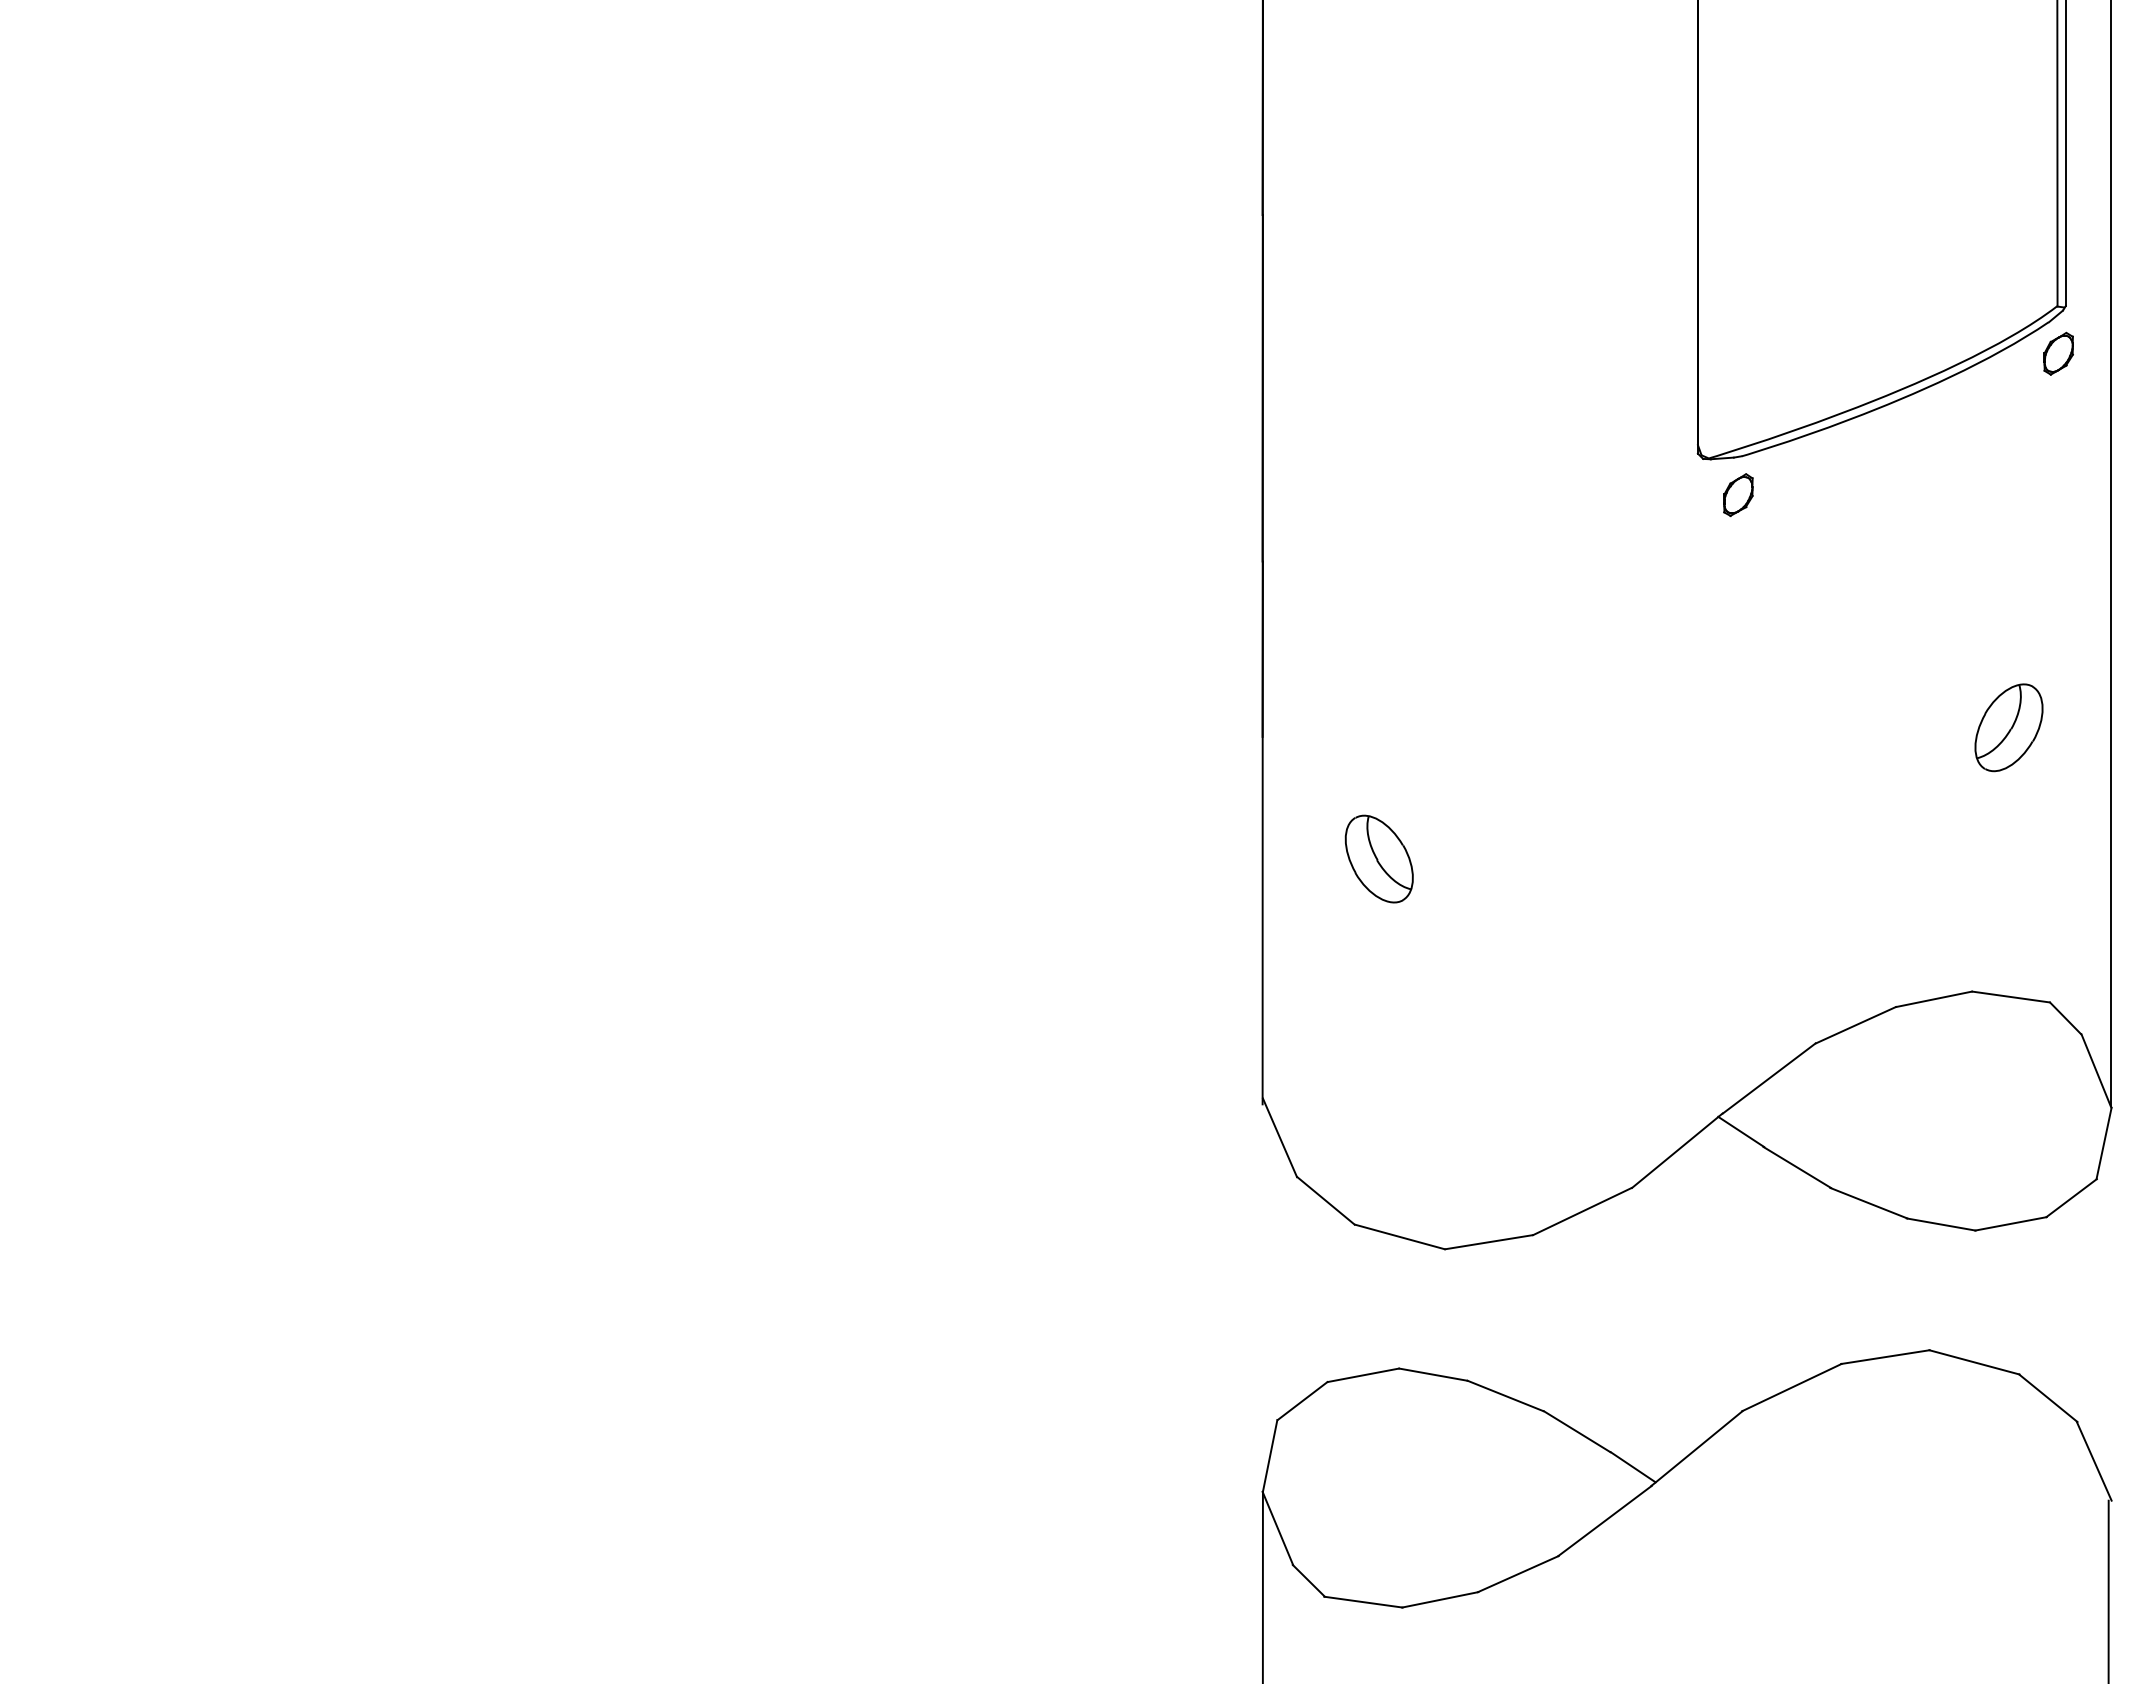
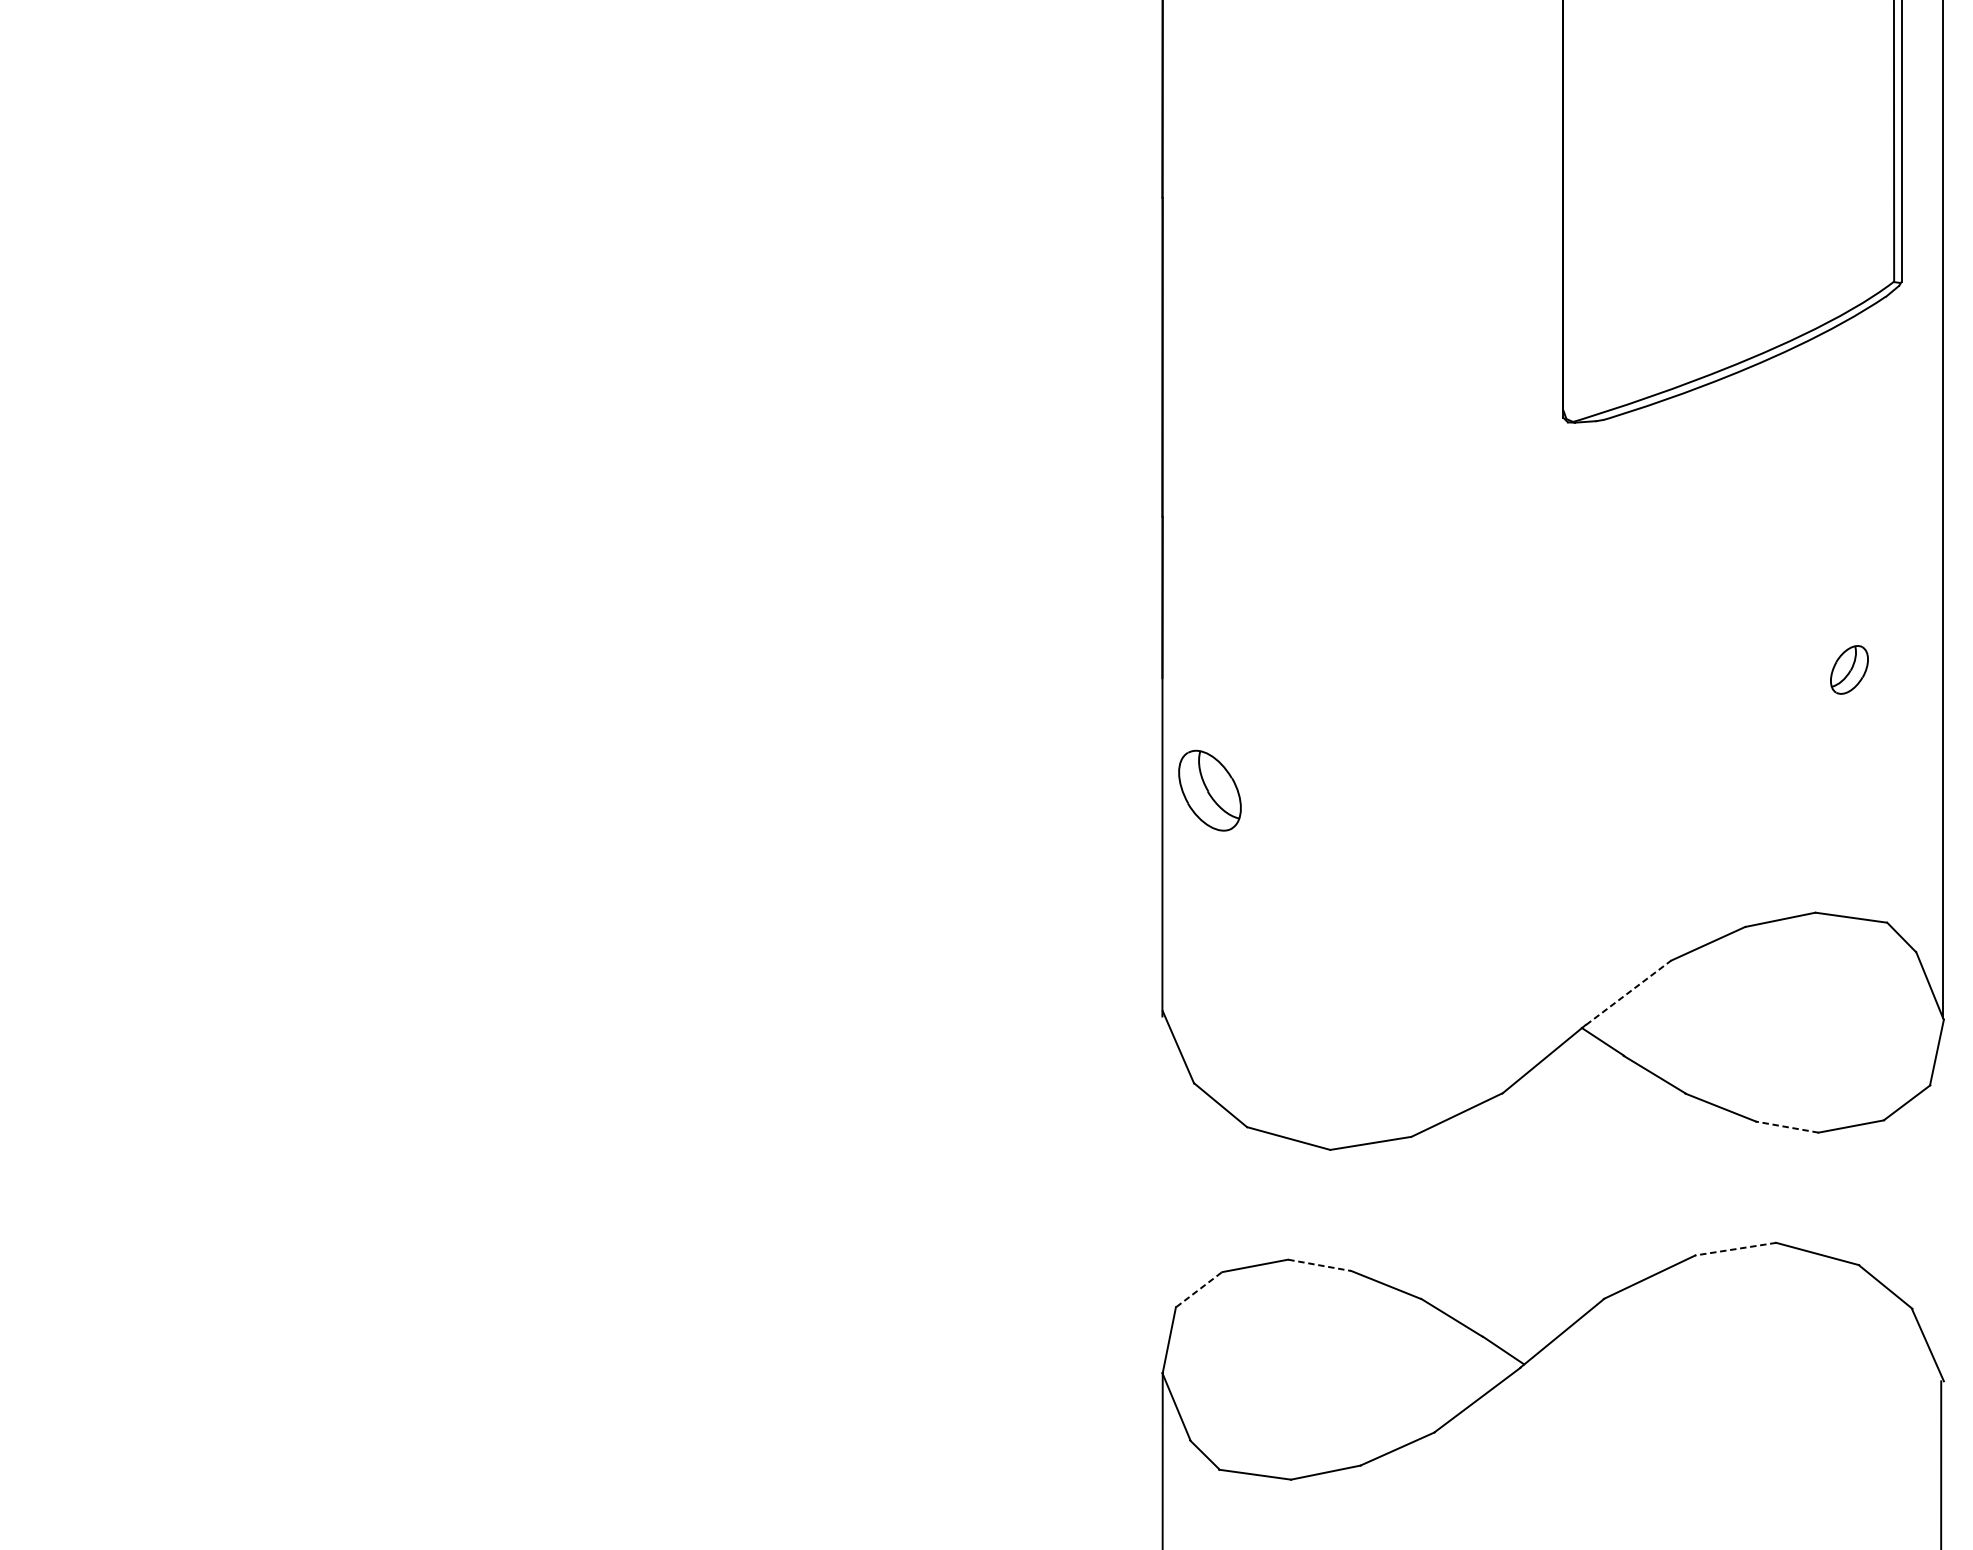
part: (2058, 353) -> (1895, 325), removed
part: (1738, 494) -> (1600, 455), removed
part: (2008, 727) -> (1849, 669), size x0.6
part: (1378, 858) -> (1209, 790), moved
line: (1769, 1078) -> (1629, 992), solid -> dashed
line: (1941, 1224) -> (1787, 1127), solid -> dashed
line: (1885, 1357) -> (1735, 1249), solid -> dashed
line: (1433, 1374) -> (1319, 1265), solid -> dashed
line: (1303, 1400) -> (1200, 1289), solid -> dashed

